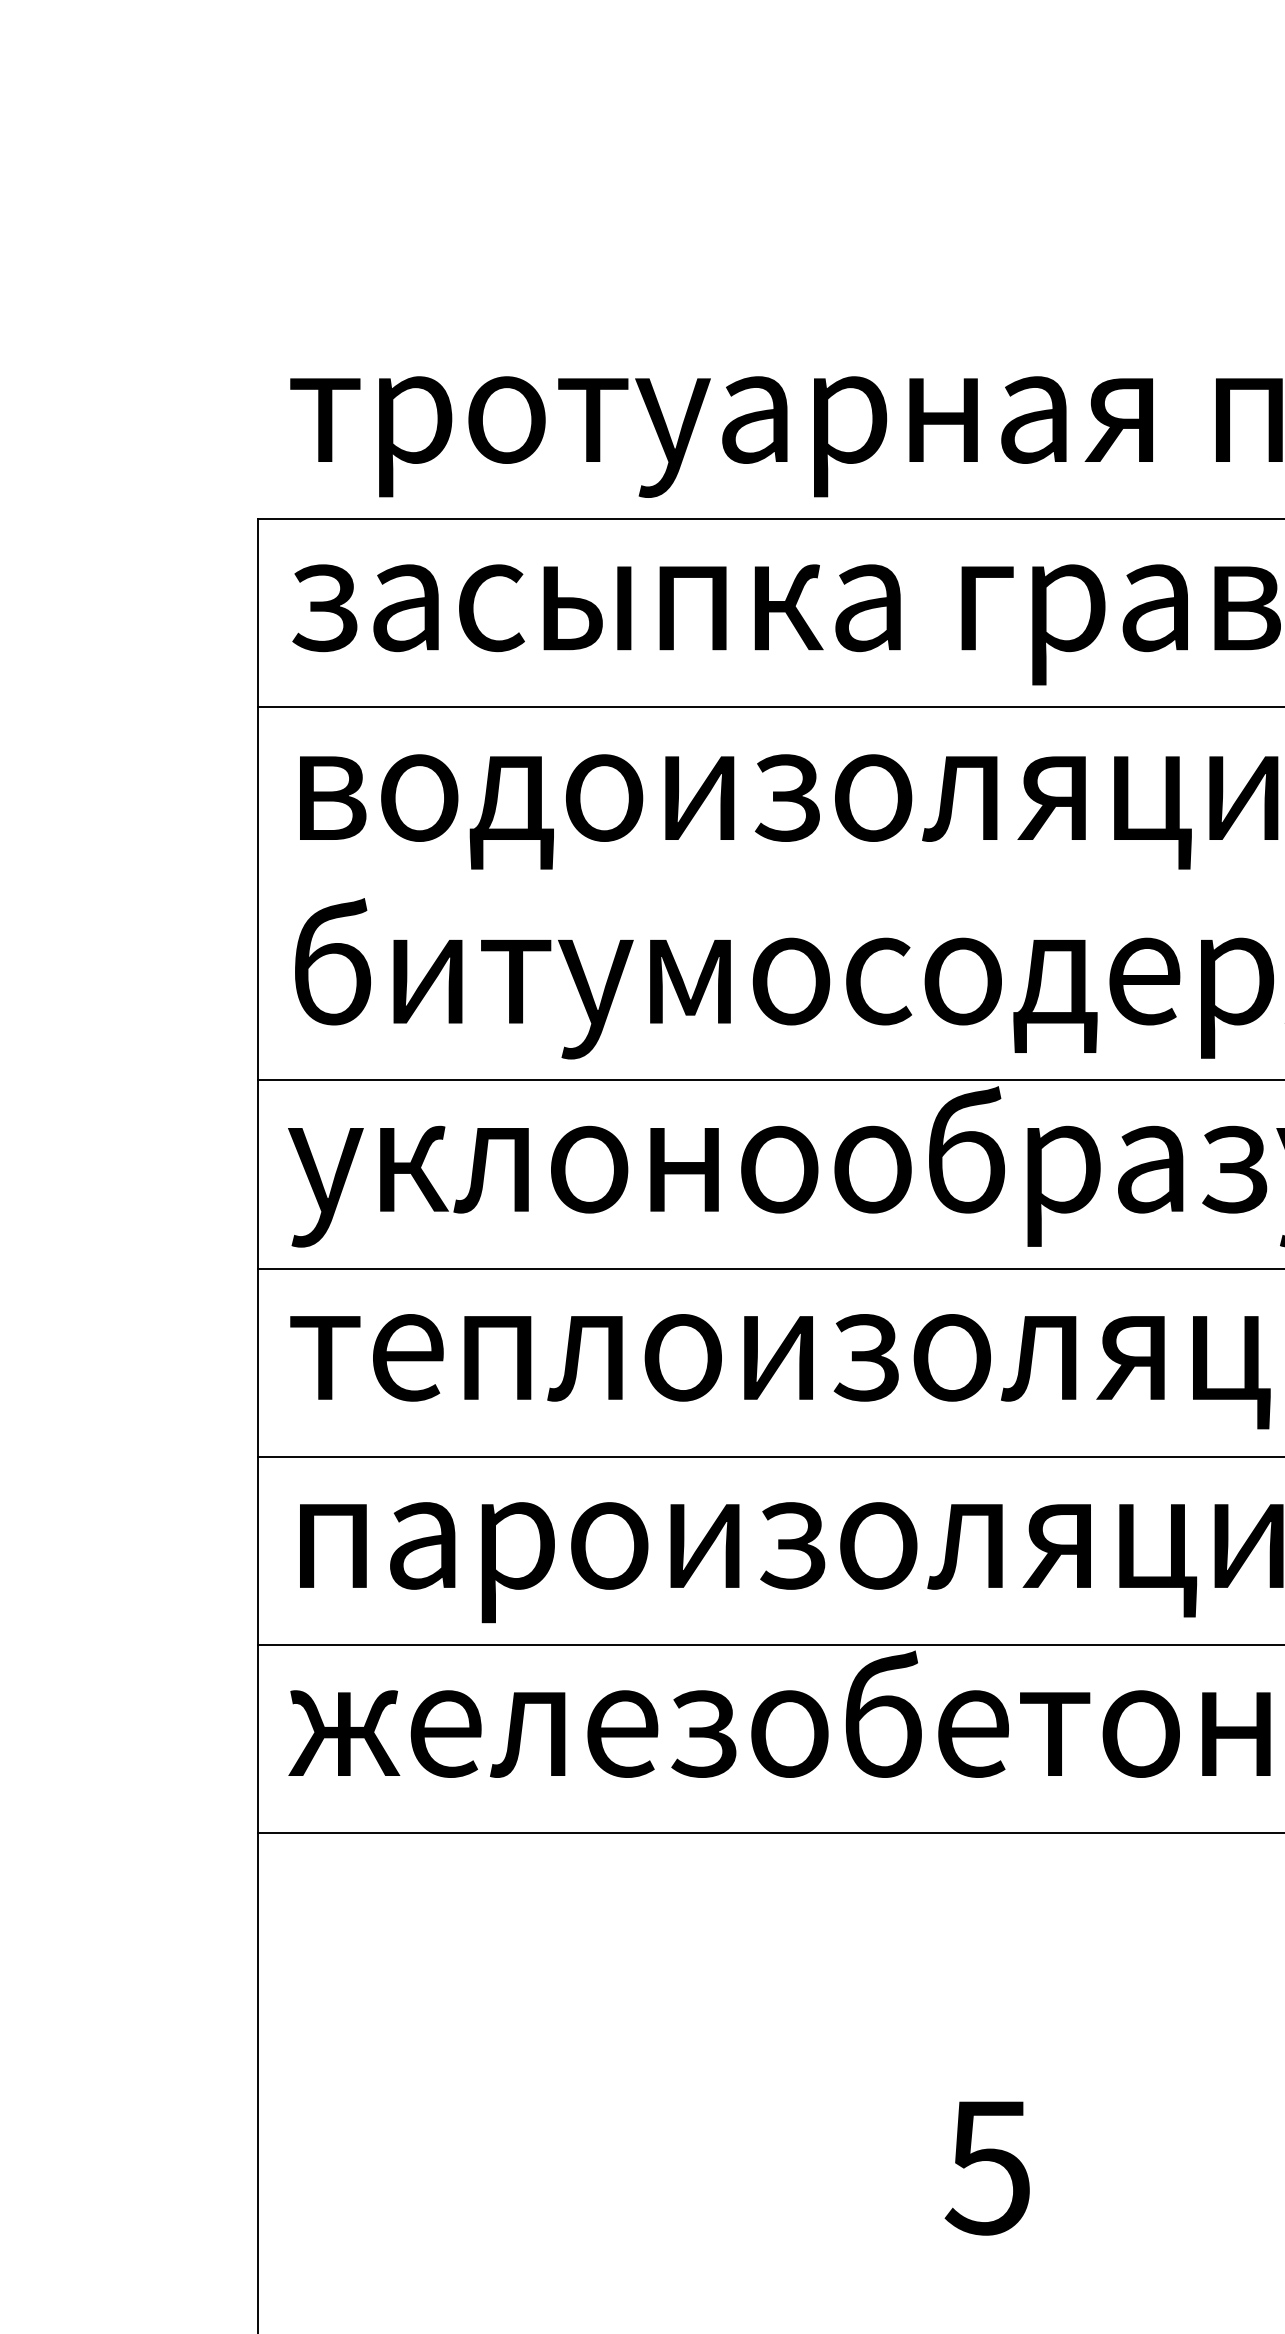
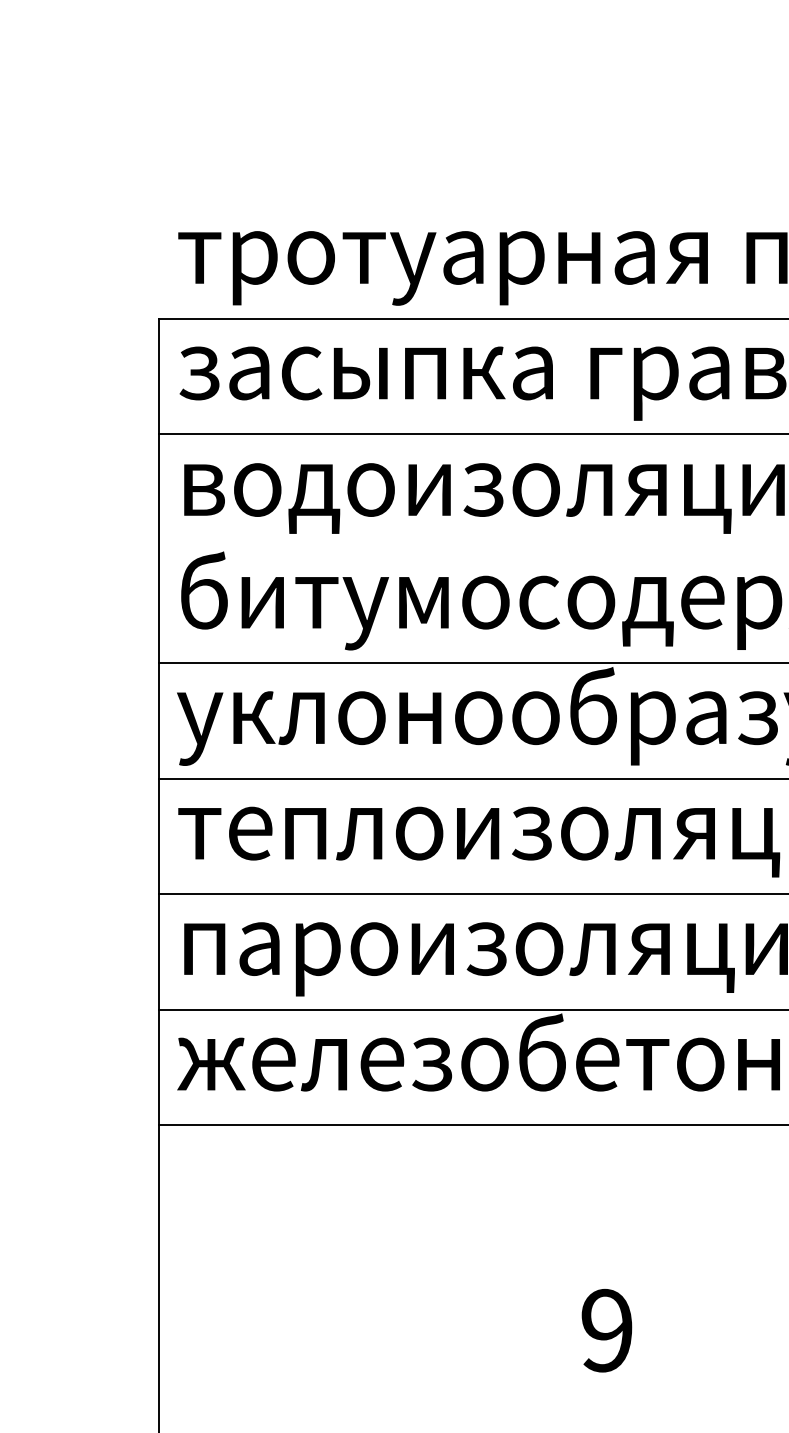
text: (987, 2167) -> (606, 1330), 5 -> 9

